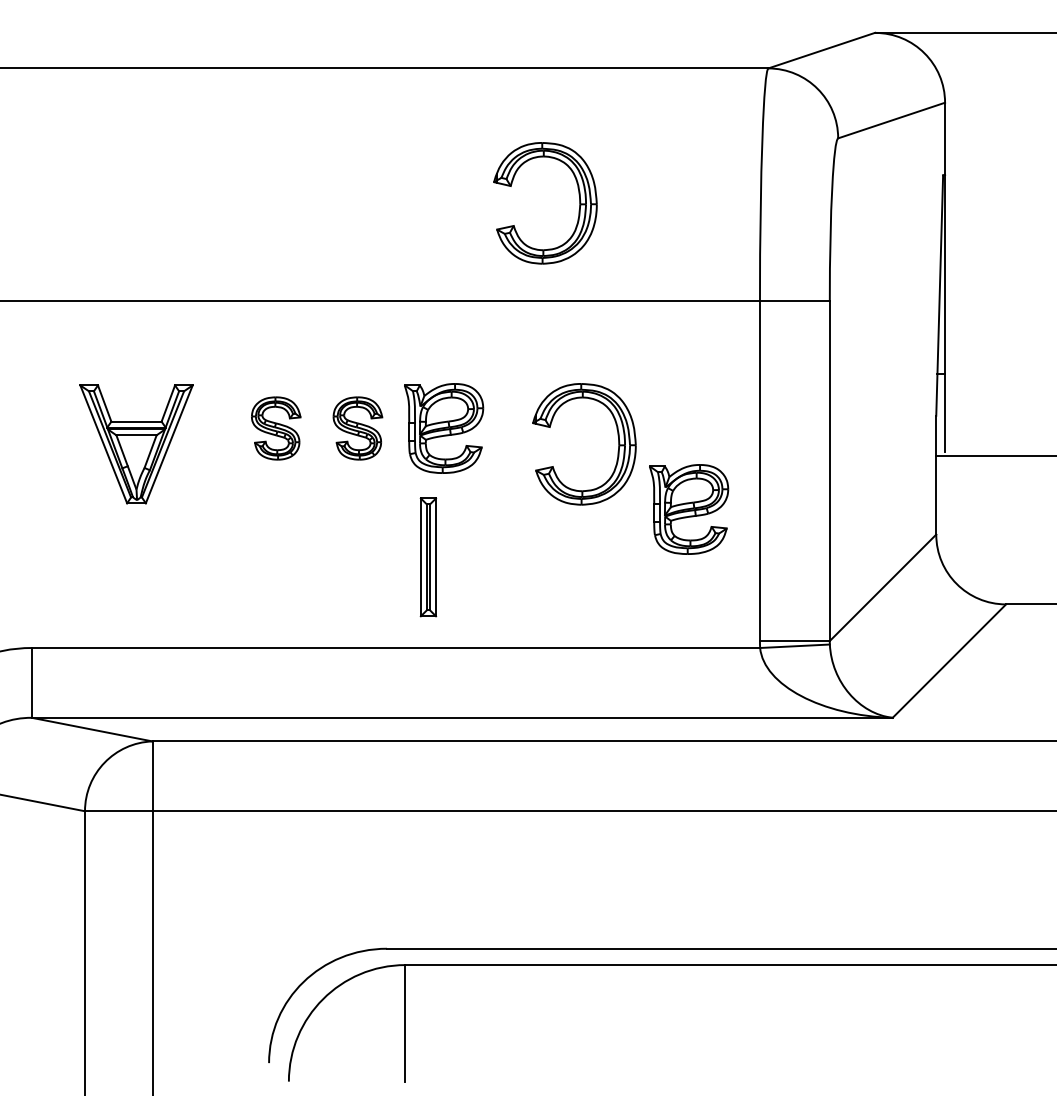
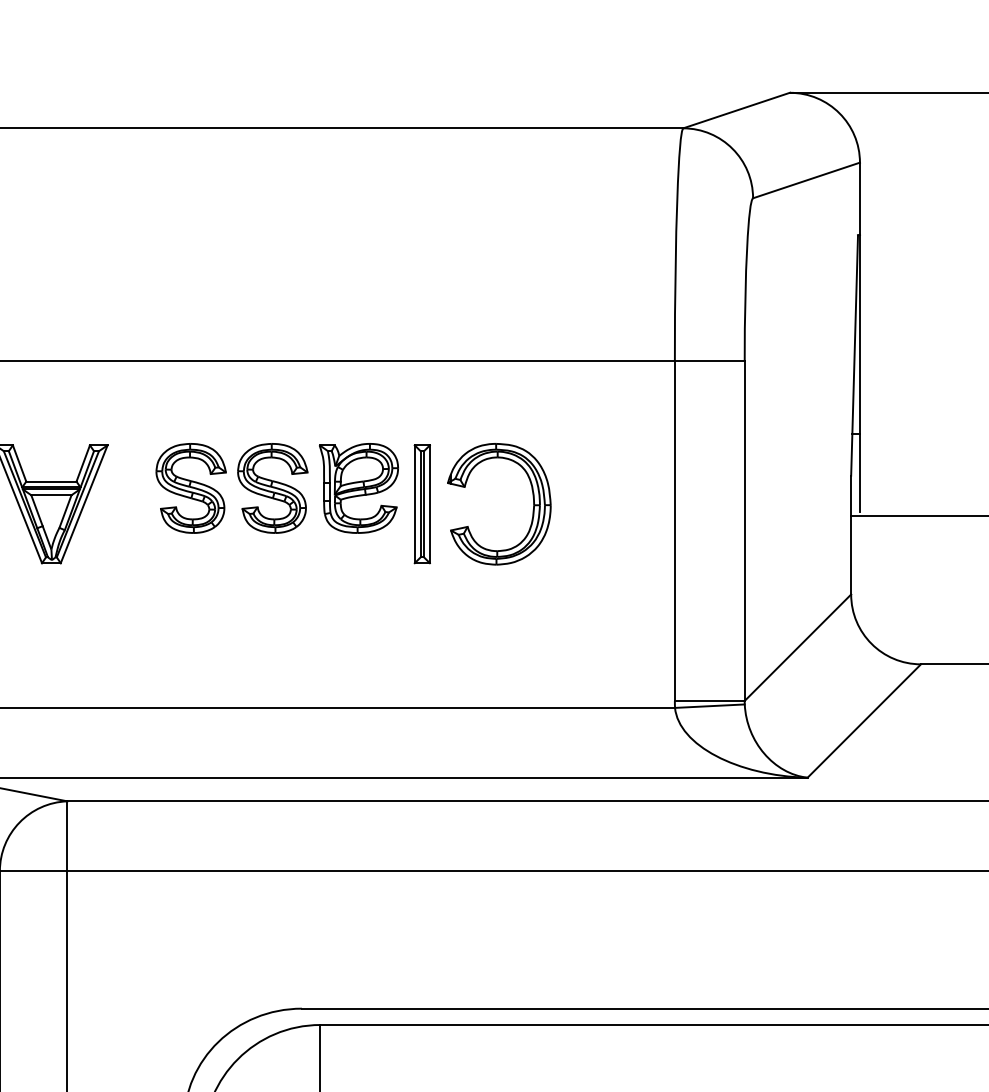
part: (578, 210) -> (493, 270), removed
part: (275, 428) -> (190, 488), size x1.43
part: (357, 428) -> (272, 488), size x1.43
part: (689, 509) -> (604, 569), removed
part: (428, 557) -> (422, 504), moved

